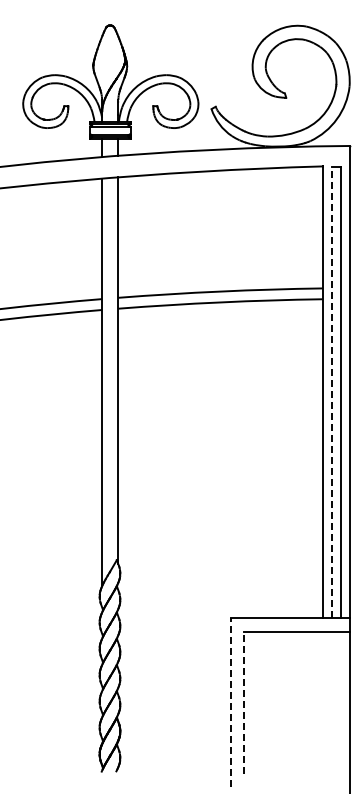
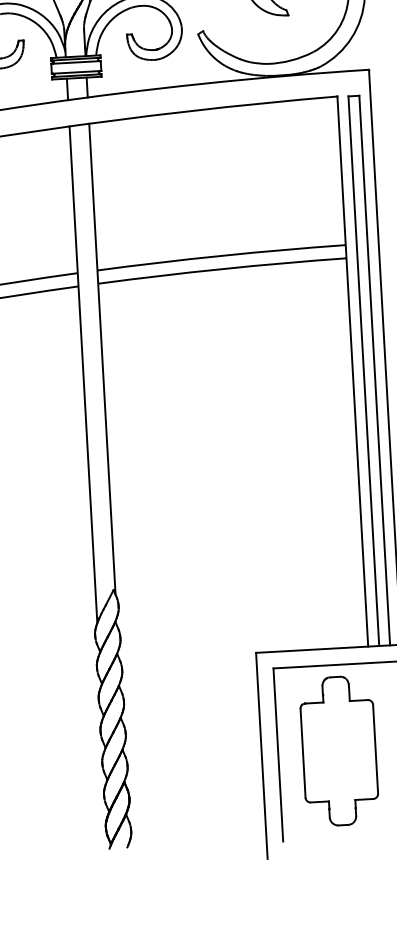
line: (331, 392) -> (363, 371), dashed -> solid
part: (293, 701) -> (338, 750), added
line: (230, 702) -> (261, 755), dashed -> solid
line: (244, 702) -> (278, 754), dashed -> solid

